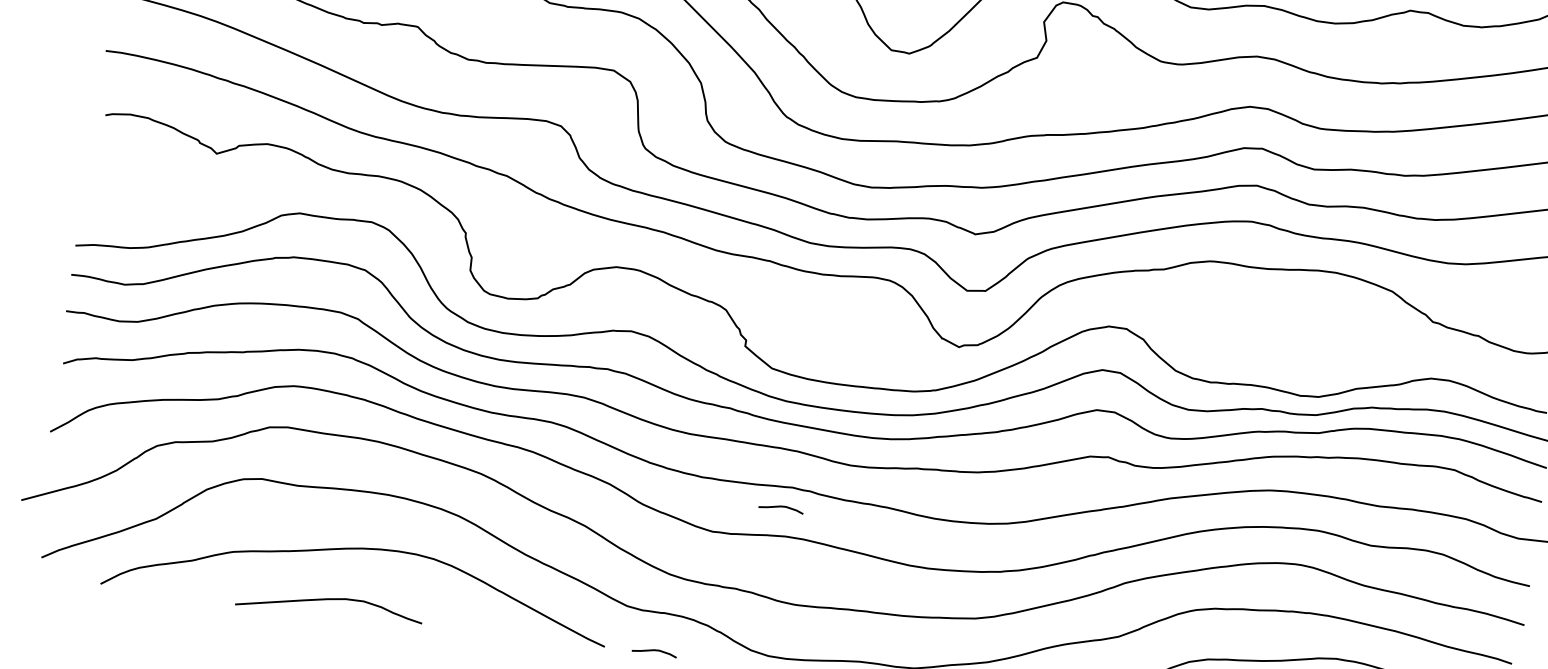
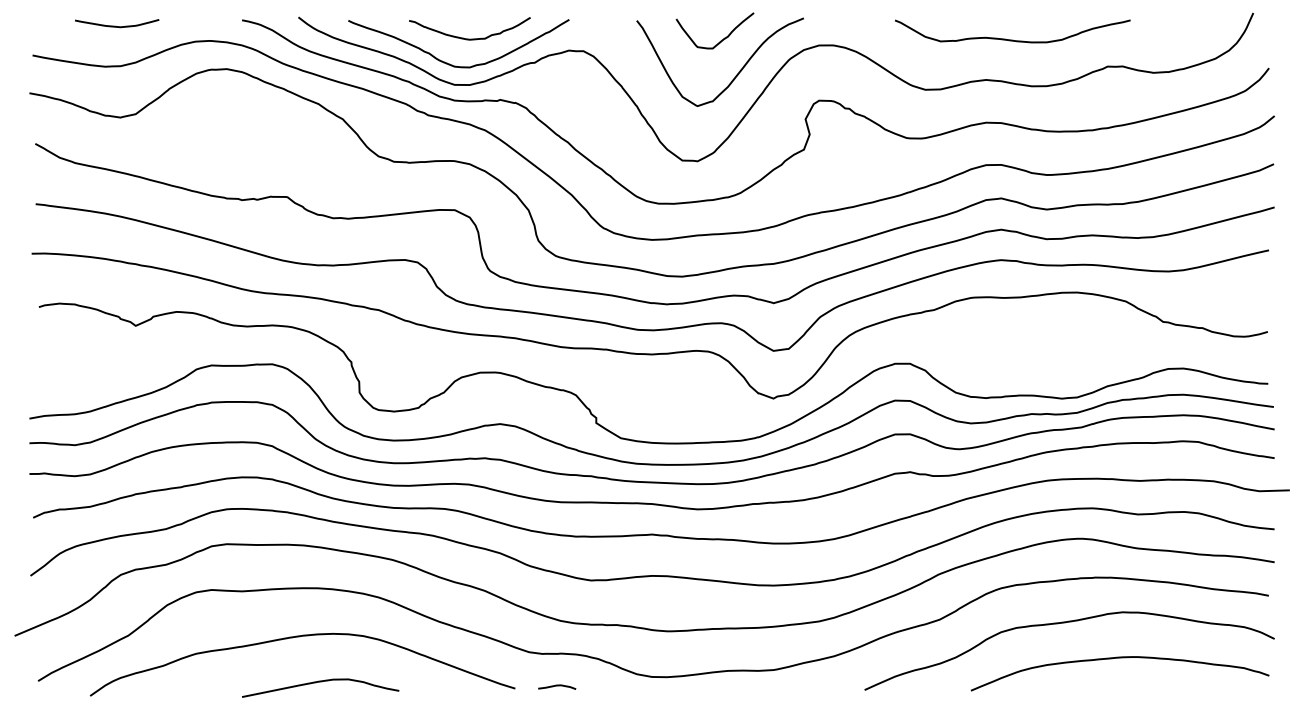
curve: (781, 507) -> (645, 552), removed
curve: (330, 600) -> (320, 682), moved

